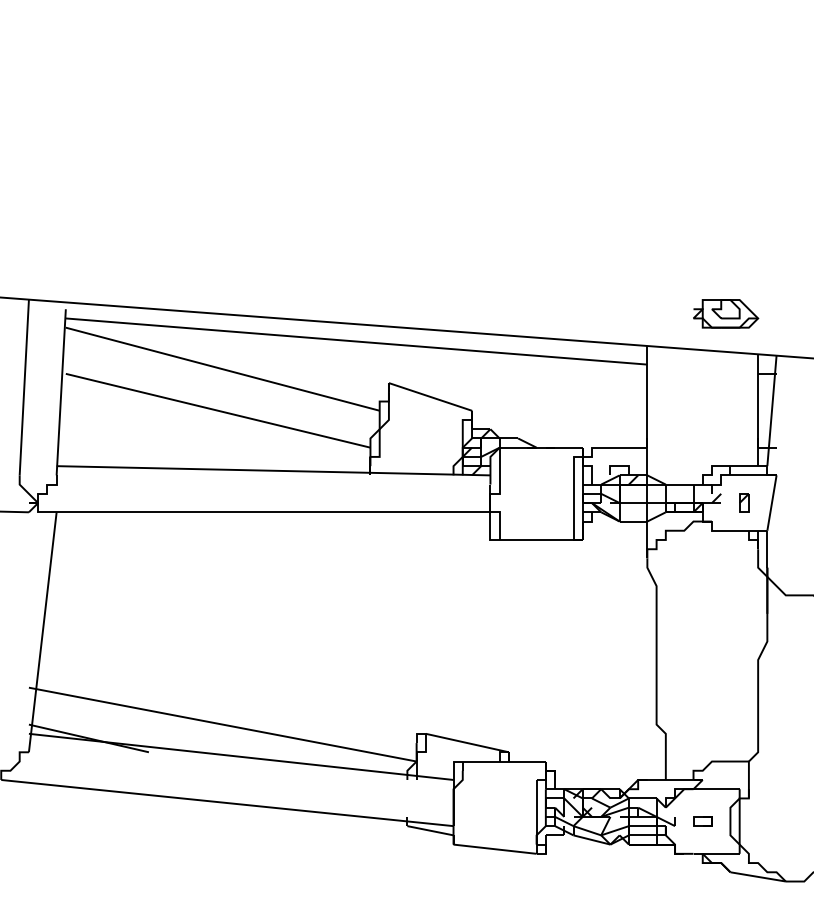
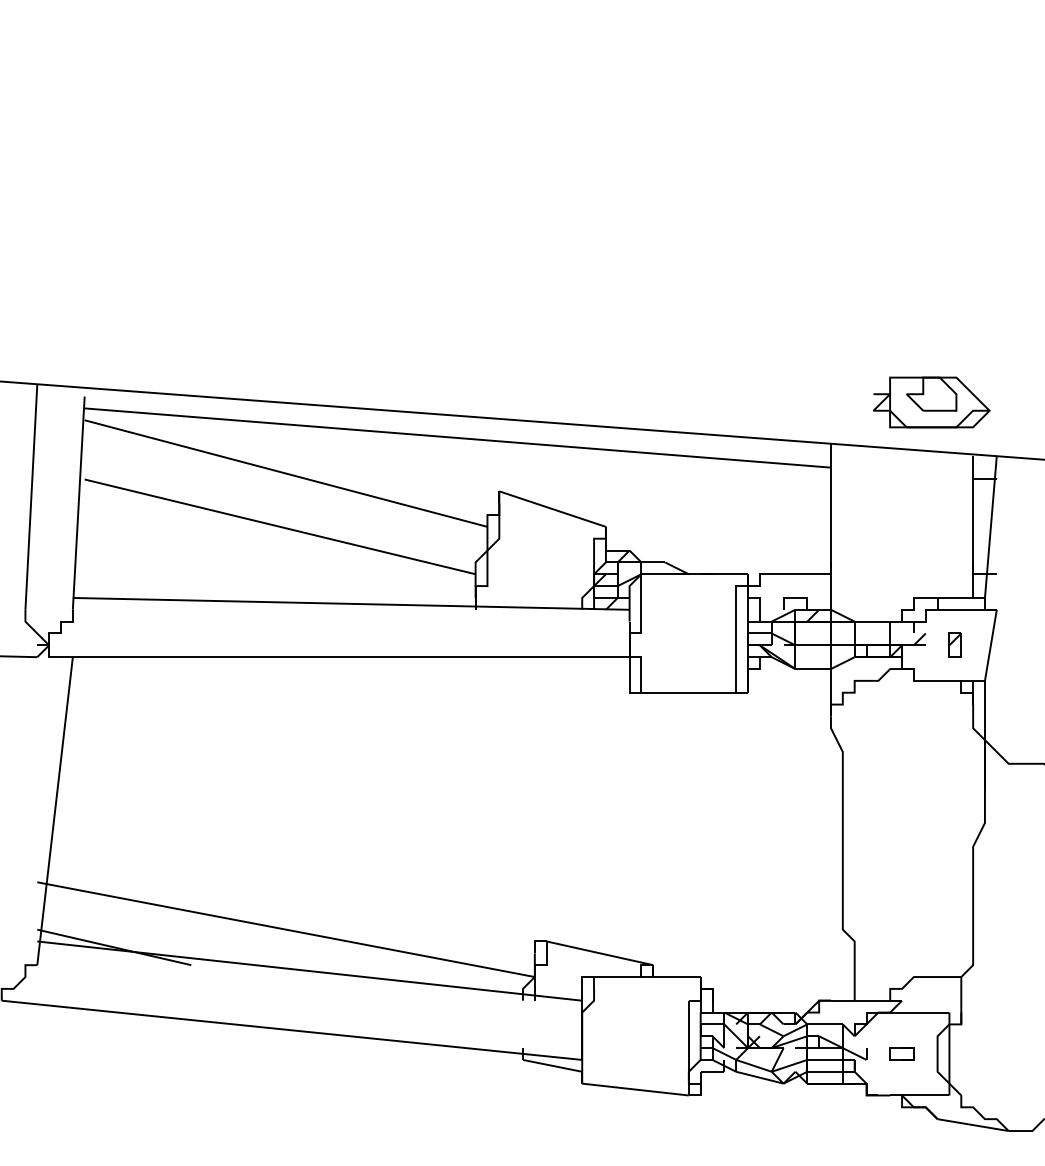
part: (725, 313) -> (931, 402), size x1.4

